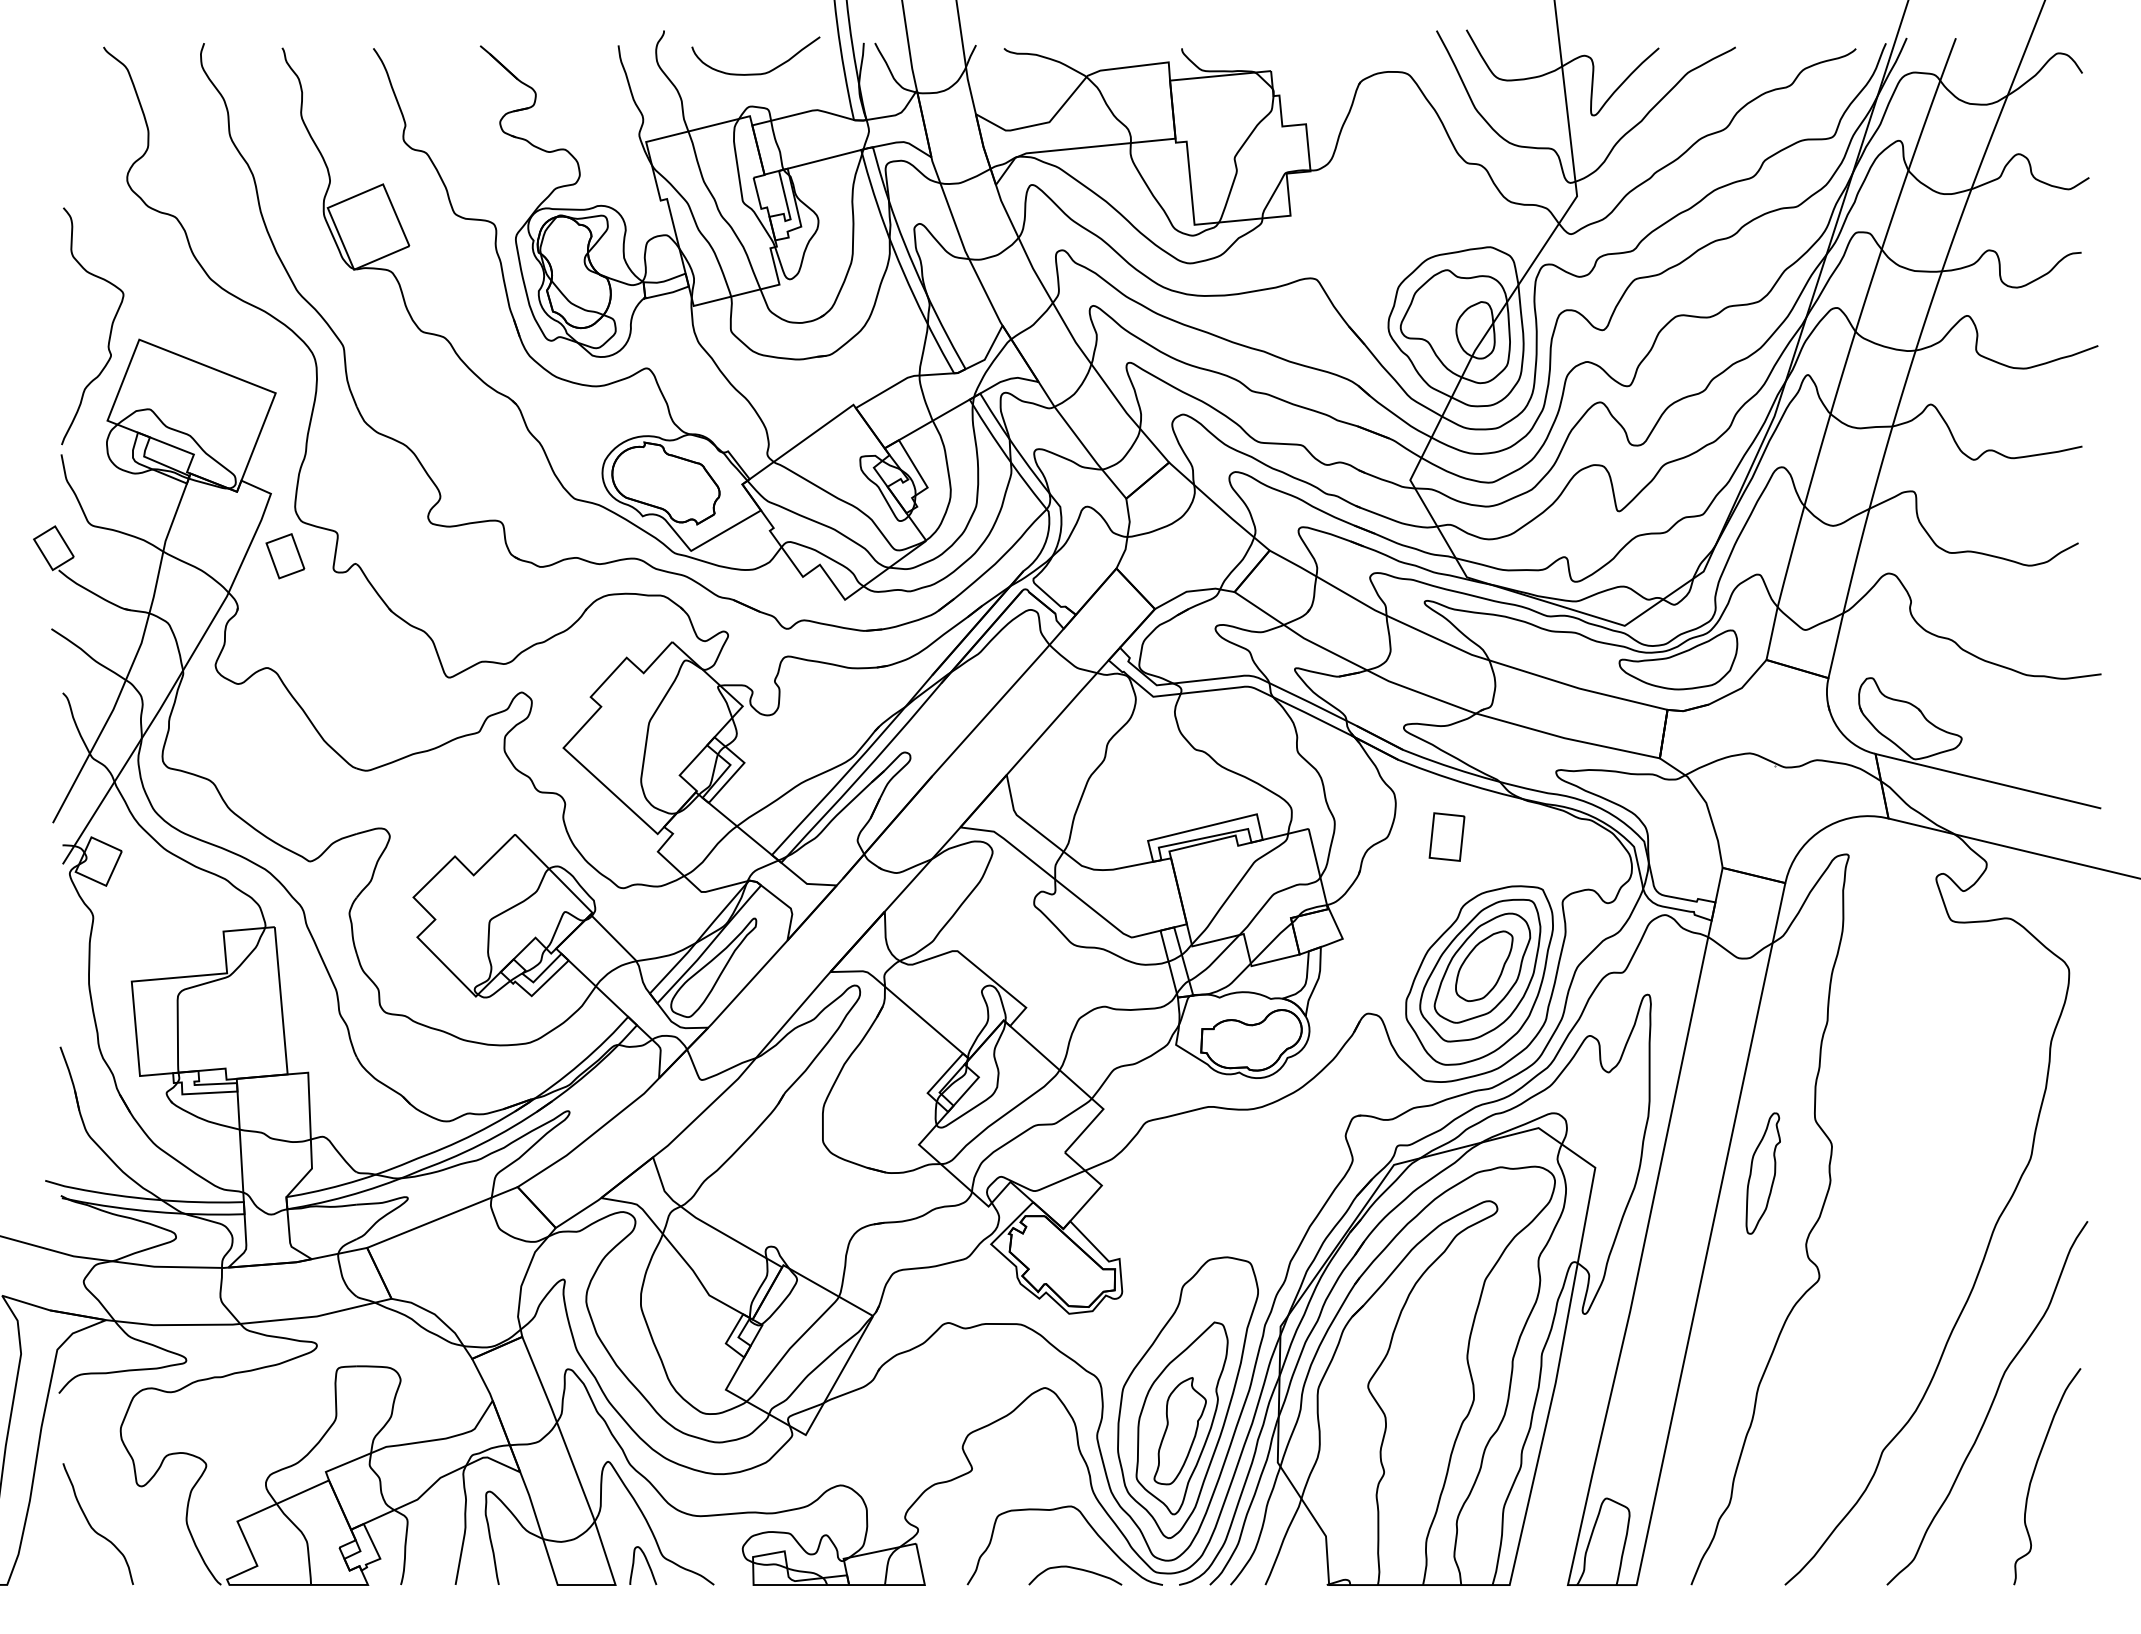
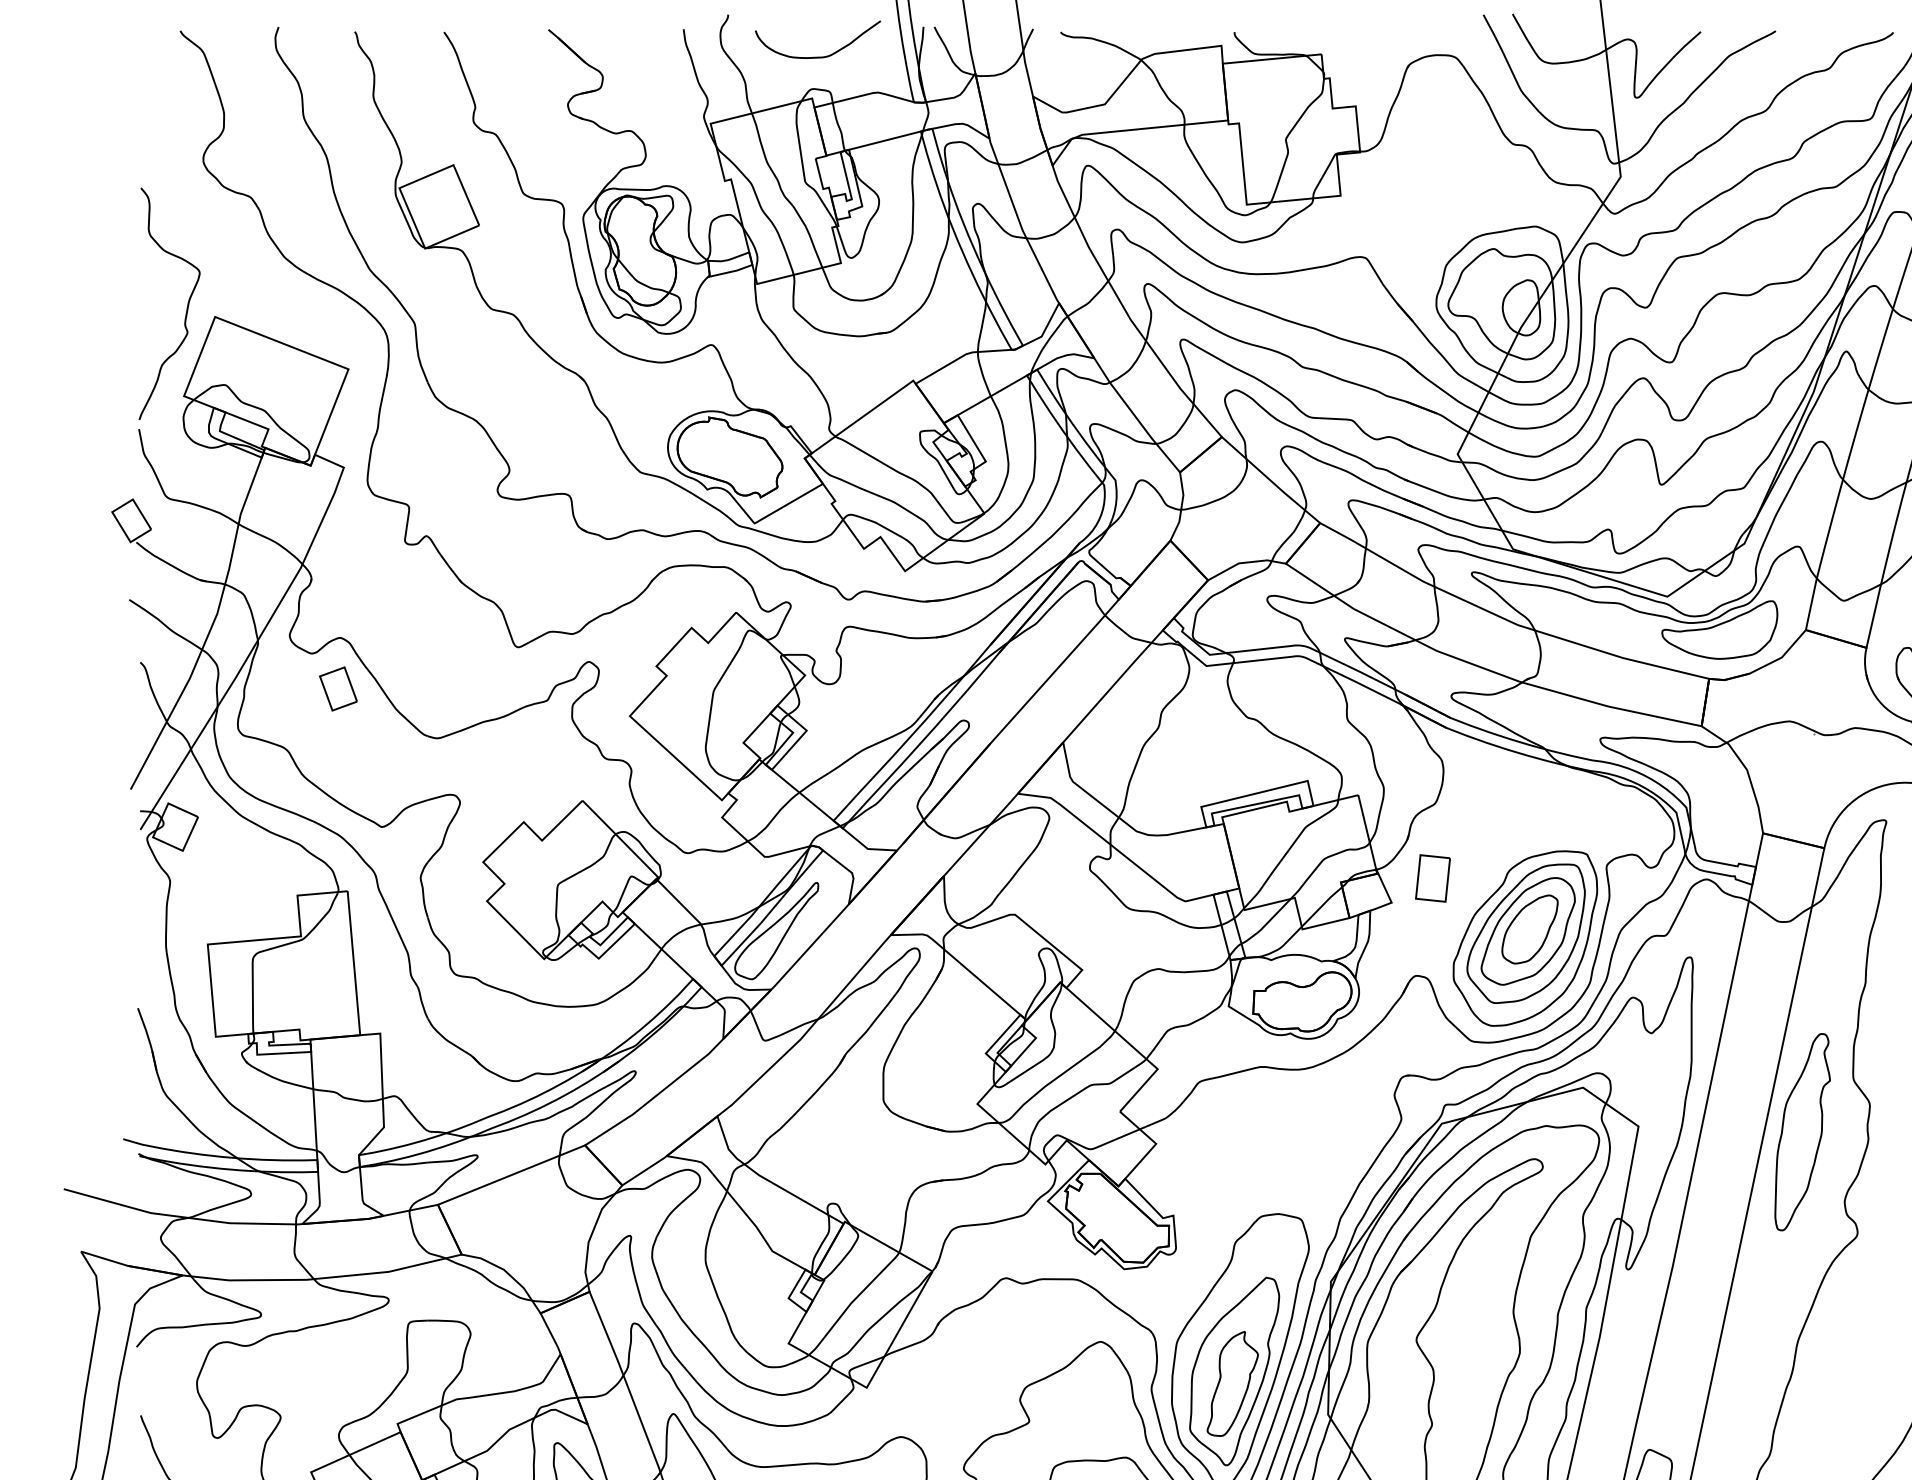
part: (285, 556) -> (338, 689), moved
part: (1446, 836) -> (1432, 877), moved
part: (1763, 1173) -> (1802, 1132), size x1.67

